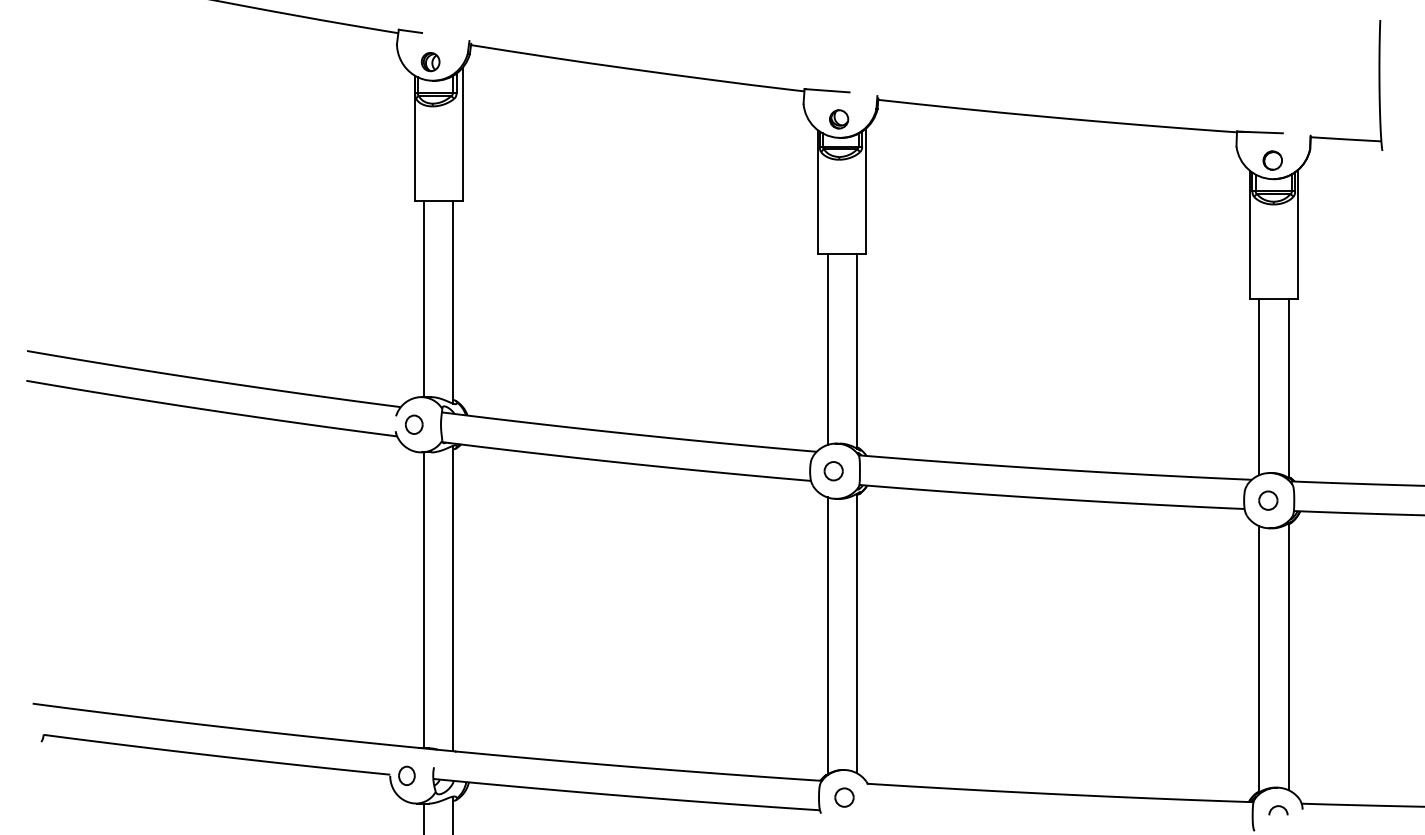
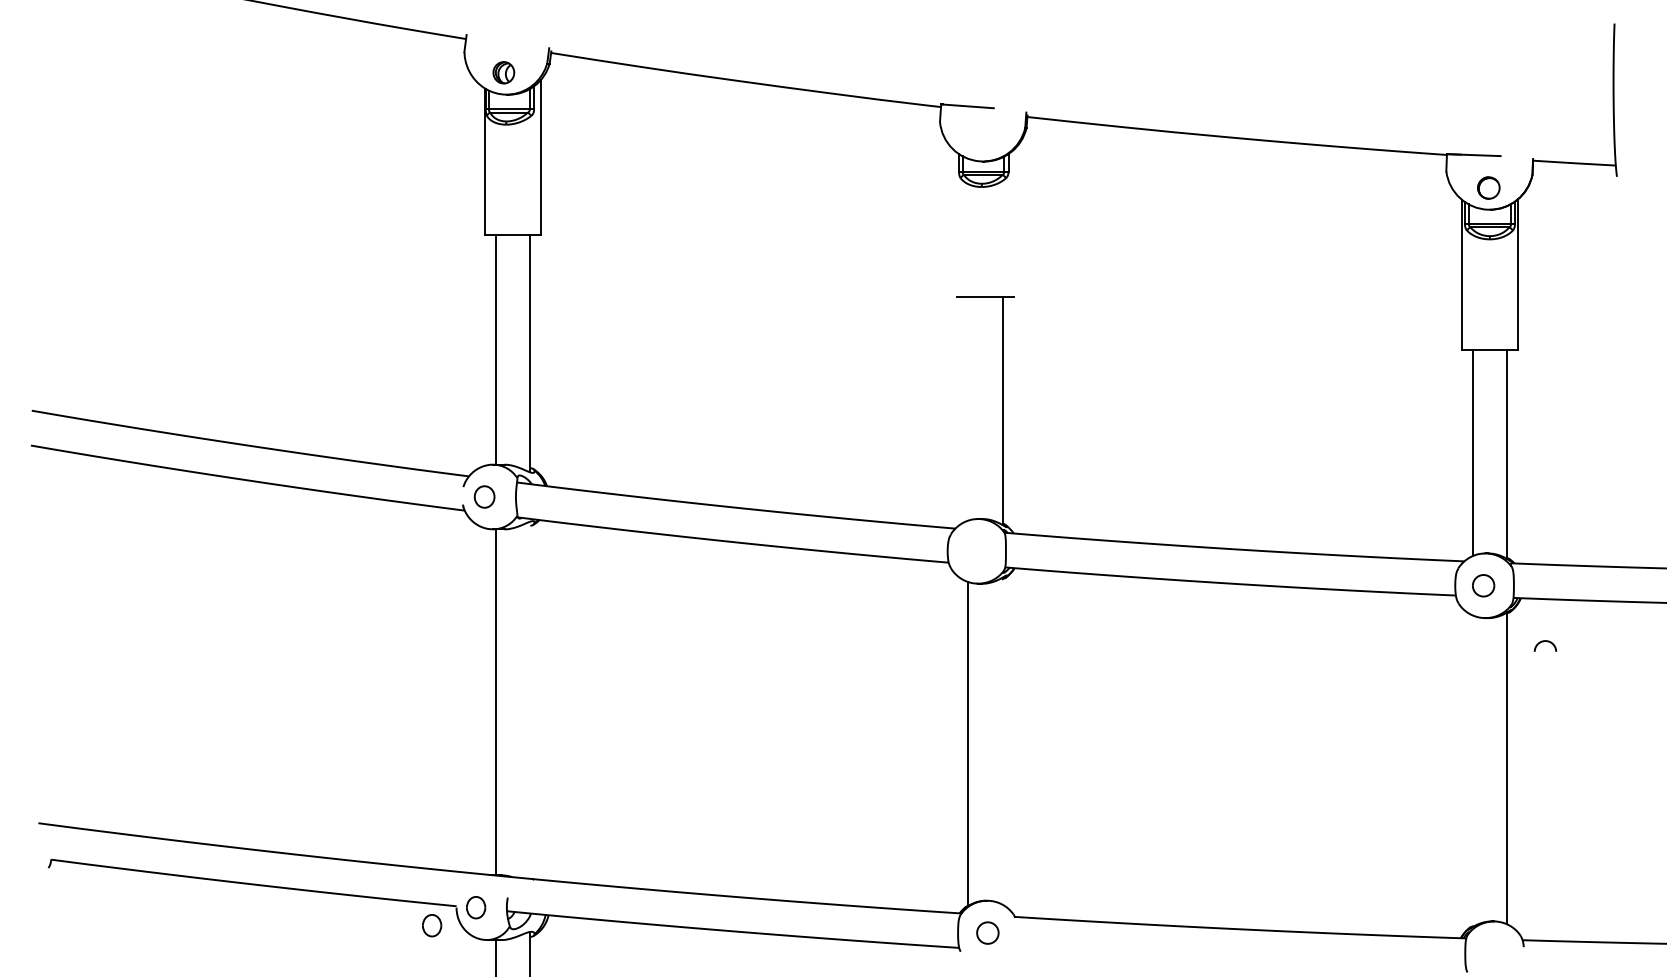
line: (409, 31) -> (479, 36), removed
part: (839, 119) -> (981, 139), removed
line: (866, 190) -> (1013, 223), removed
line: (818, 192) -> (957, 225), removed
line: (827, 349) -> (968, 408), removed
part: (833, 470) -> (974, 550), removed
line: (453, 597) -> (530, 699), removed
line: (856, 632) -> (1002, 740), removed
line: (1258, 659) -> (1472, 771), removed
part: (369, 791) -> (432, 925), added
curve: (1276, 807) -> (1543, 642), moved

